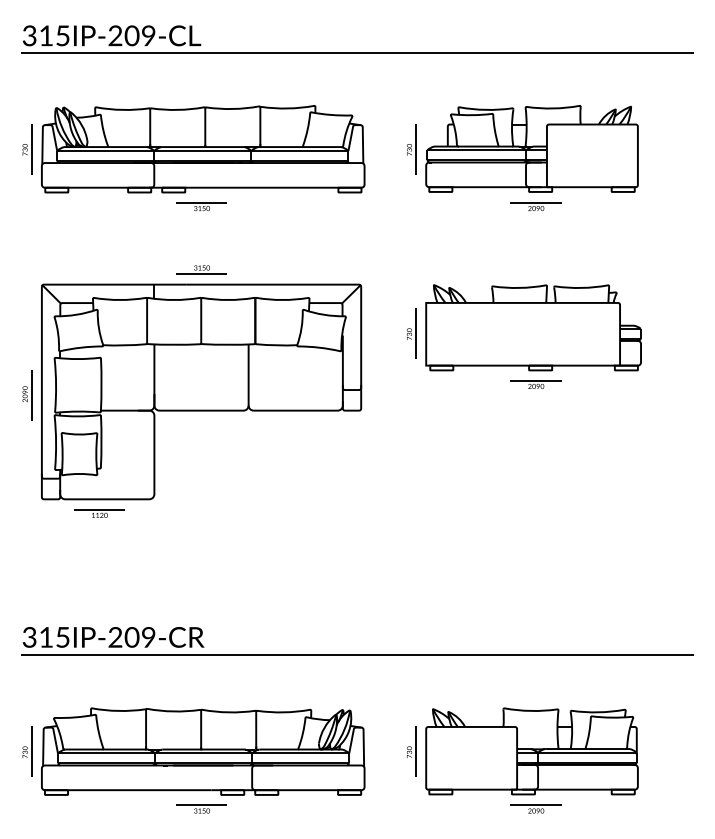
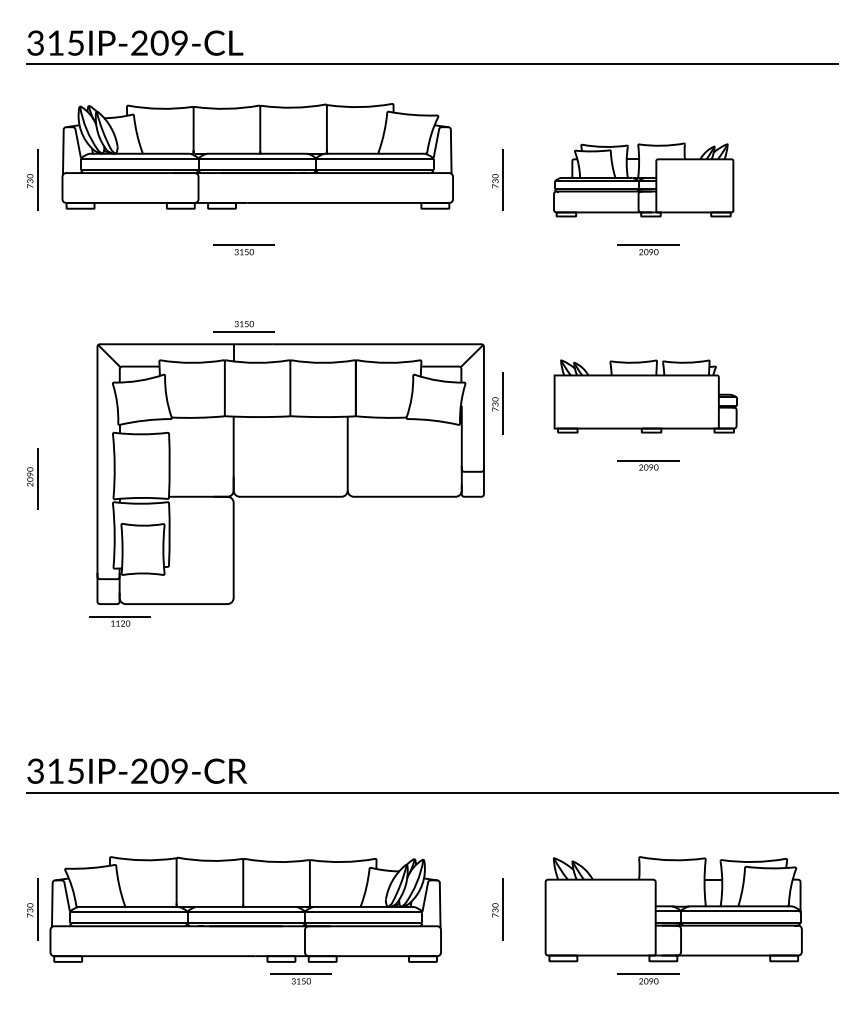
part: (531, 148) -> (643, 179), size x0.7
part: (203, 149) -> (257, 156), moved
part: (533, 327) -> (645, 396), size x0.7
part: (201, 391) -> (290, 473), moved
part: (531, 751) -> (673, 909), moved
part: (201, 808) -> (300, 978), moved

